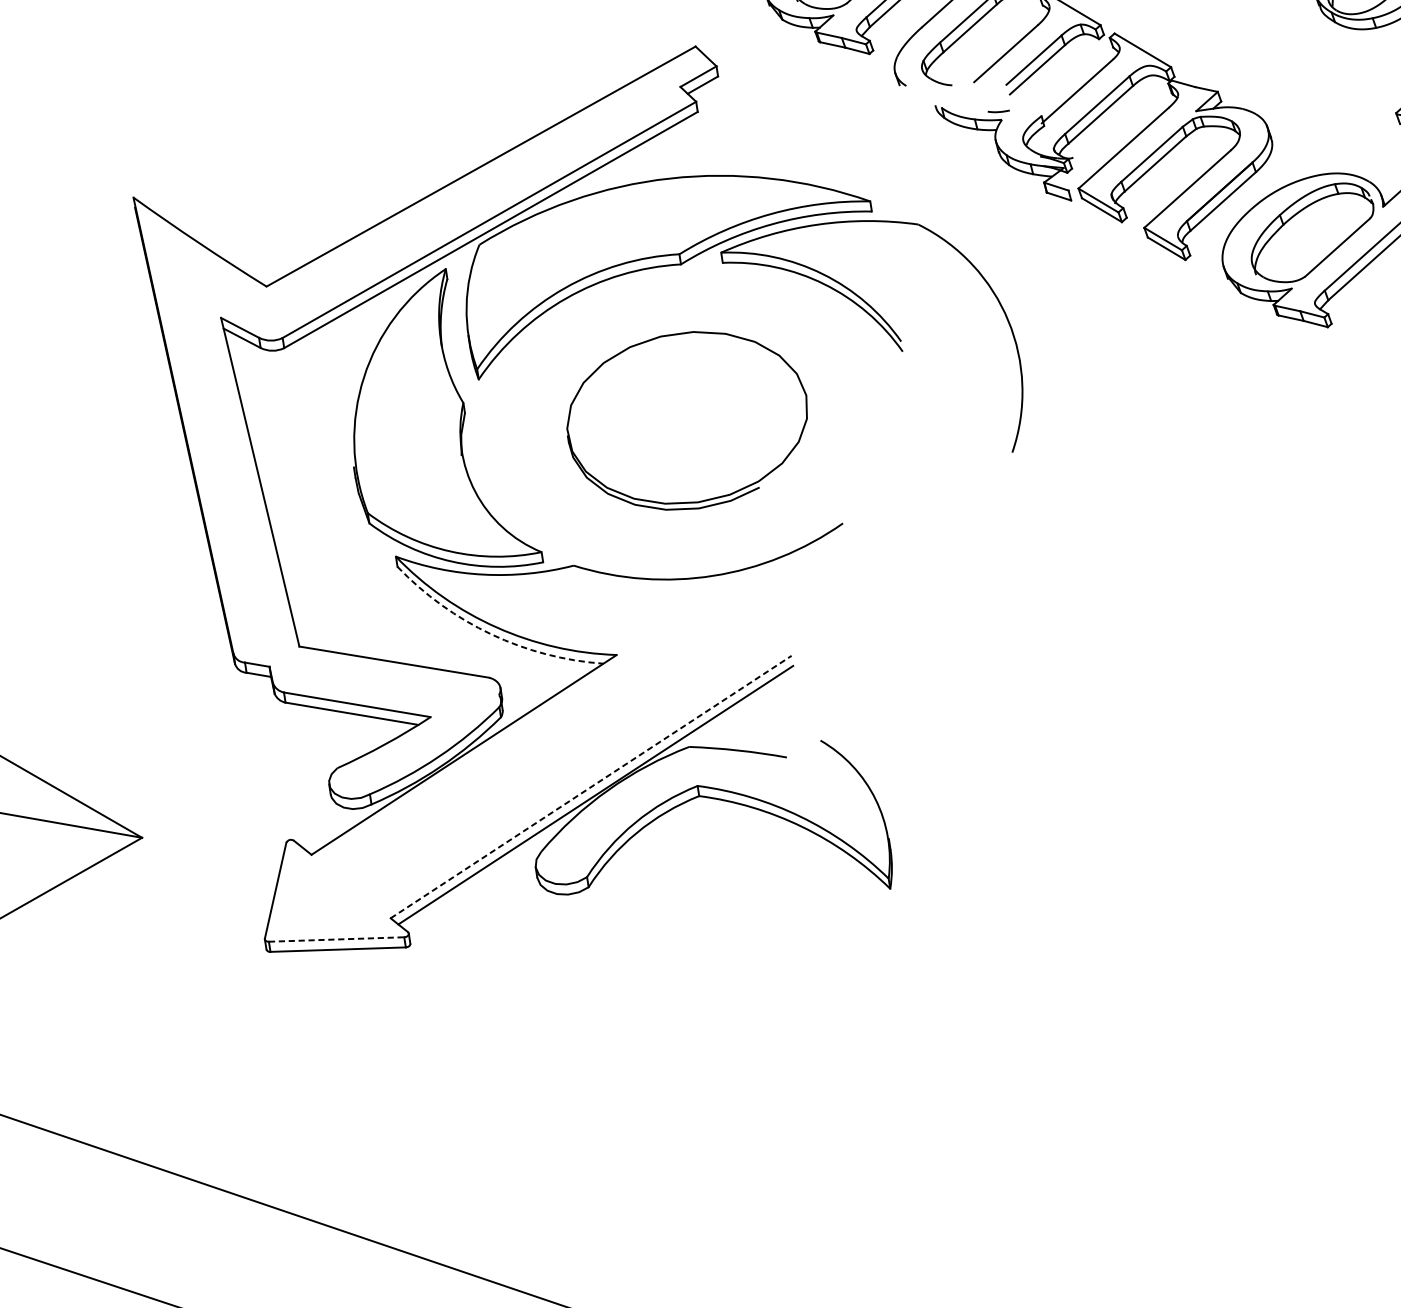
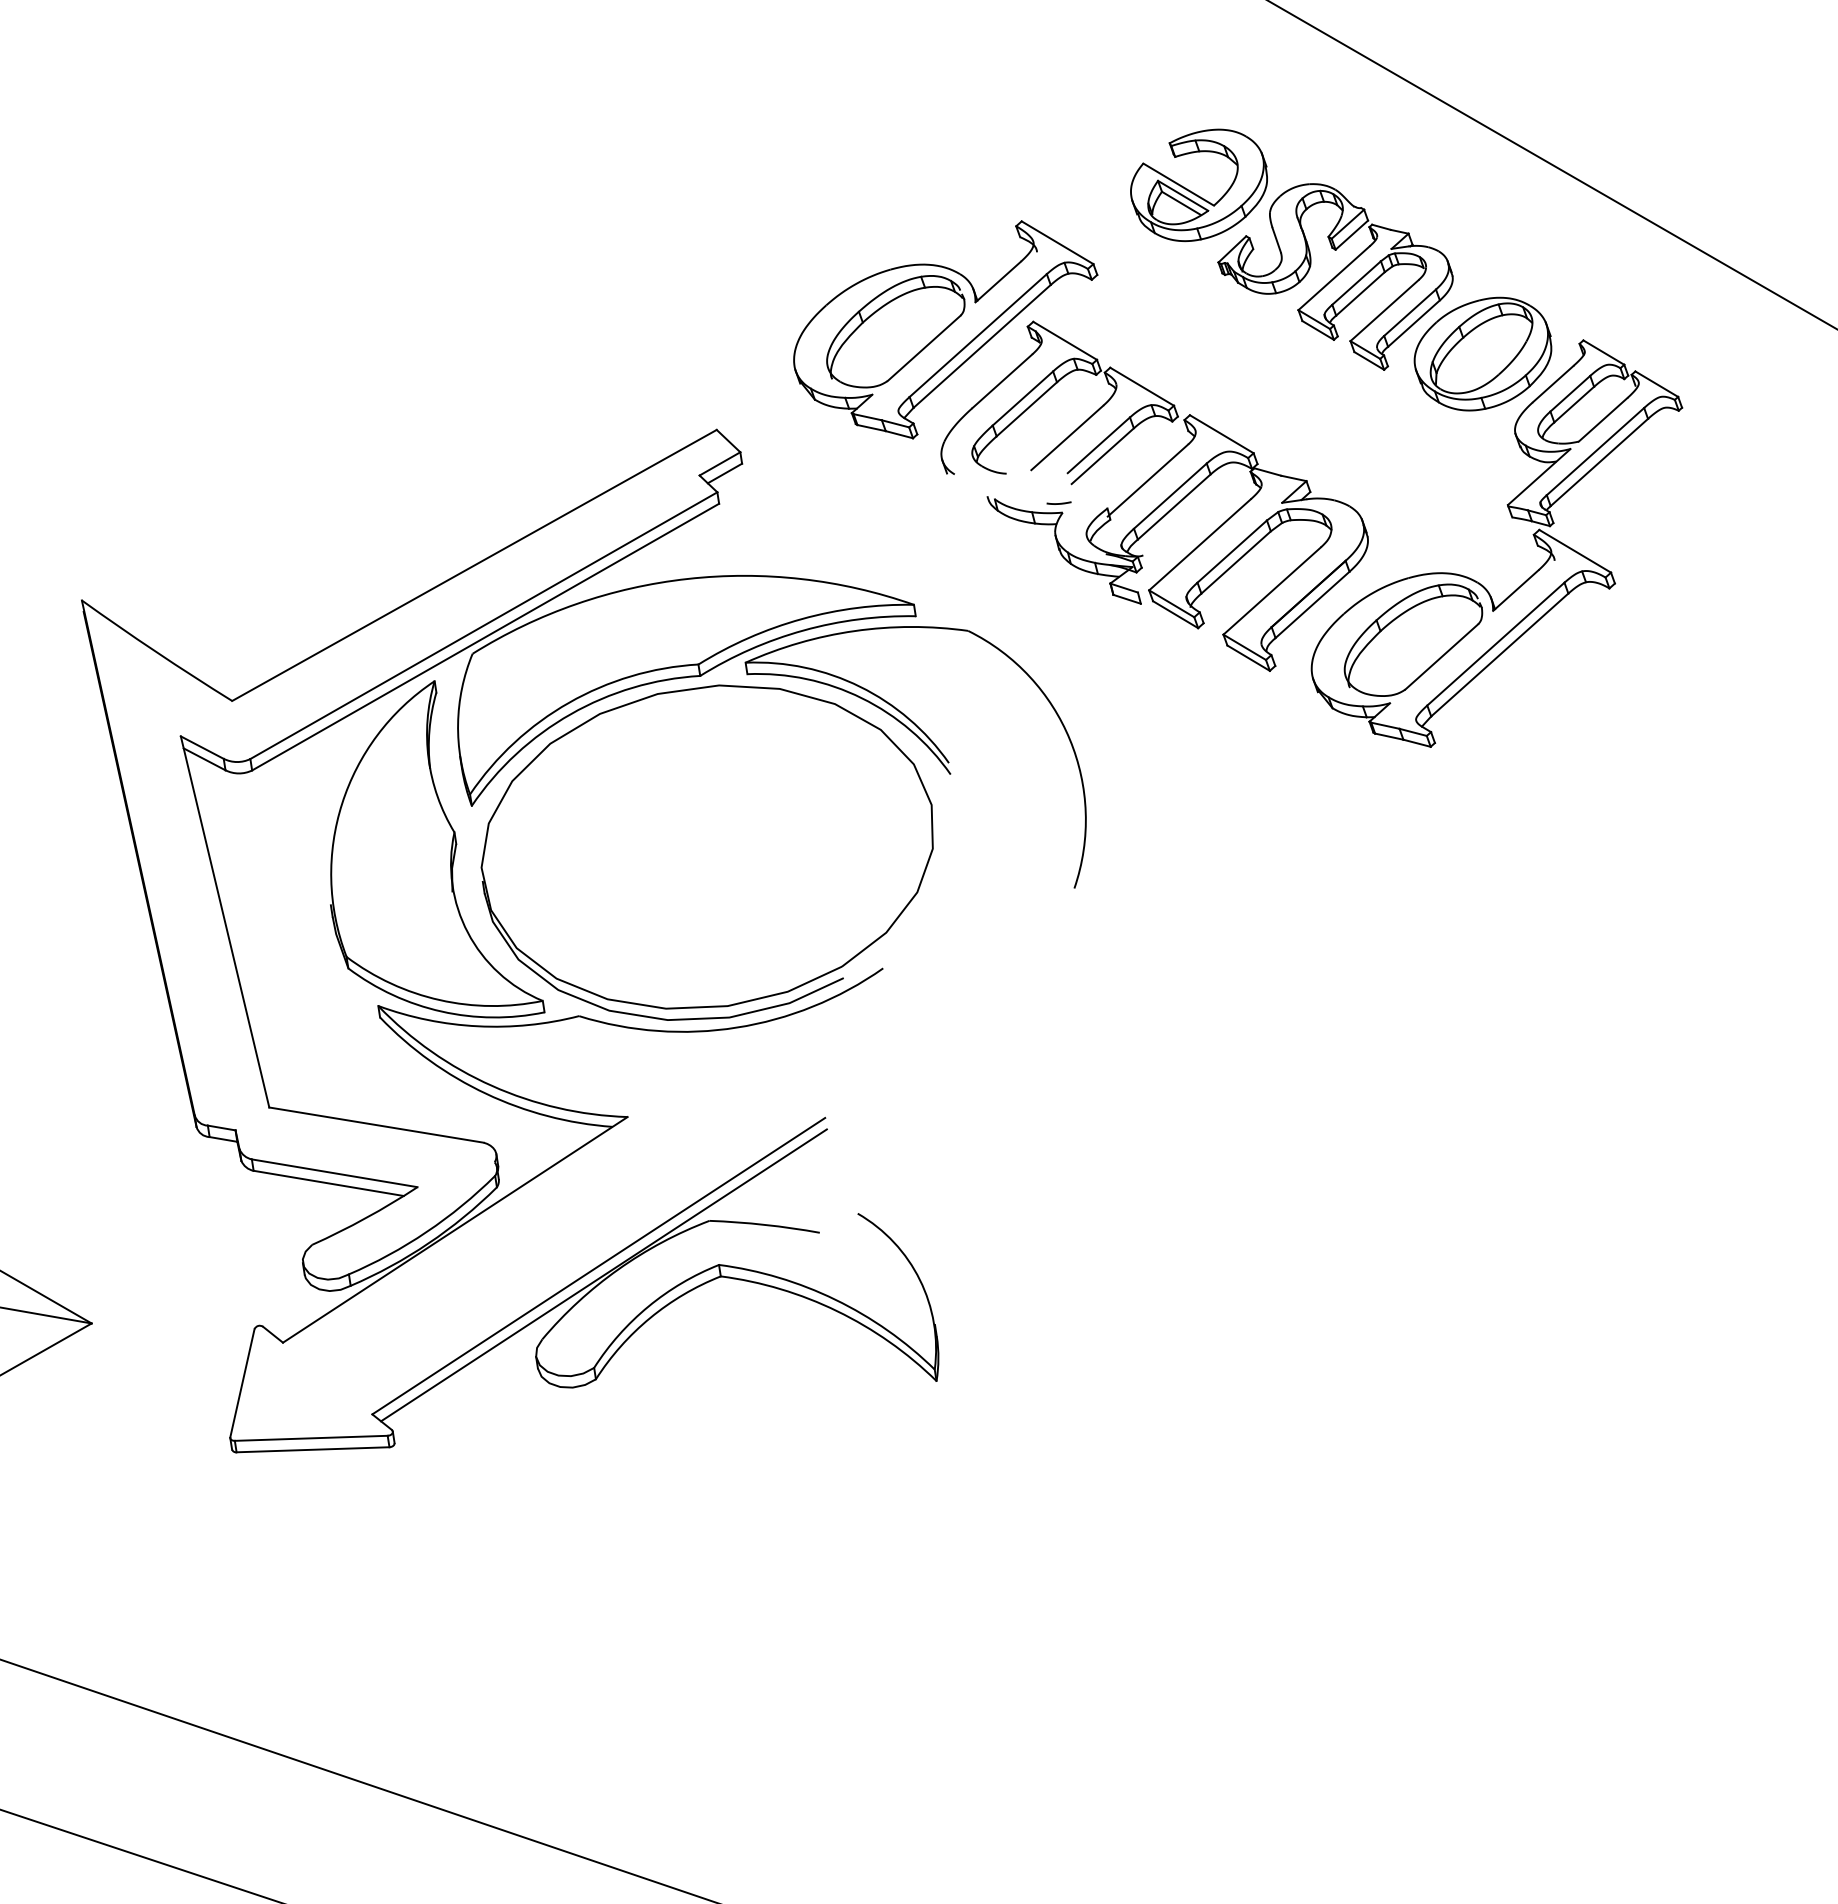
part: (686, 420) -> (706, 852), size x1.67
arc: (491, 634) -> (486, 1093), dashed -> solid
line: (590, 787) -> (598, 1266), dashed -> solid
line: (336, 939) -> (311, 1438), dashed -> solid

